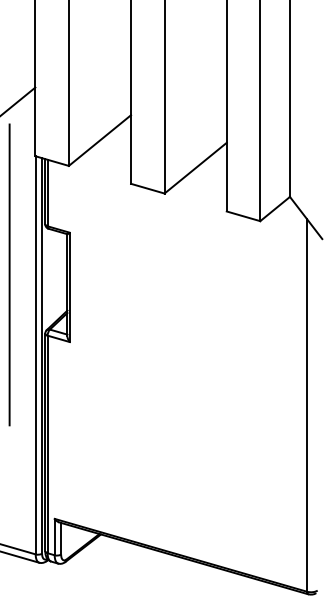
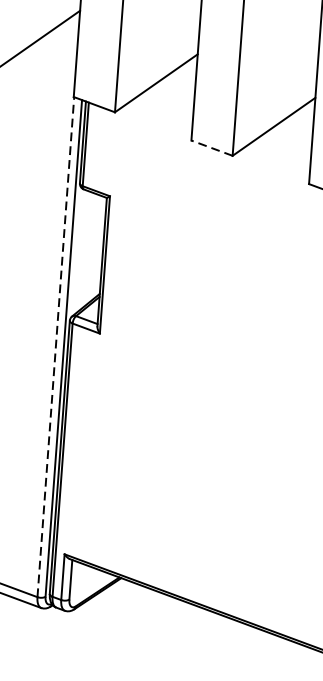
line: (147, 188) -> (211, 147), solid -> dashed
line: (9, 274) -> (30, 243), removed
line: (35, 354) -> (55, 346), solid -> dashed

